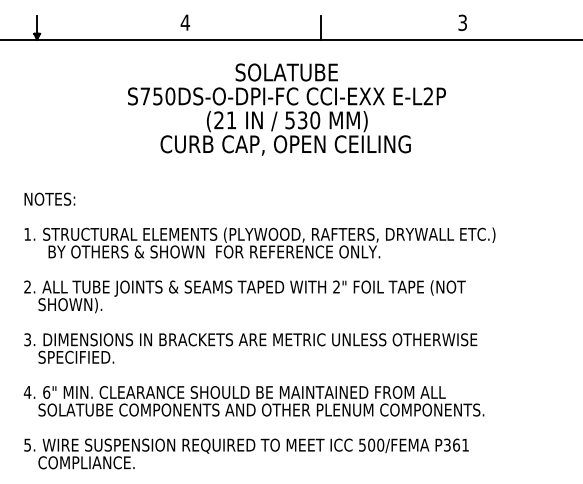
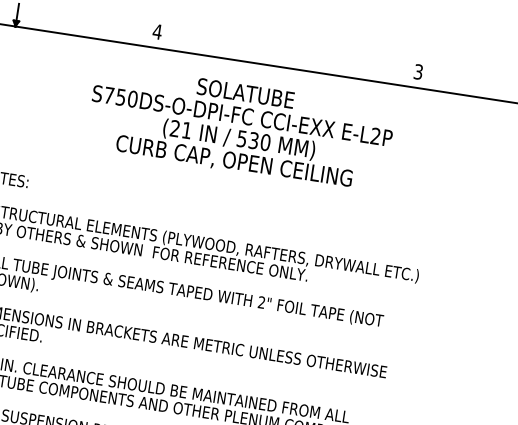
line: (320, 27) -> (283, 55), removed

